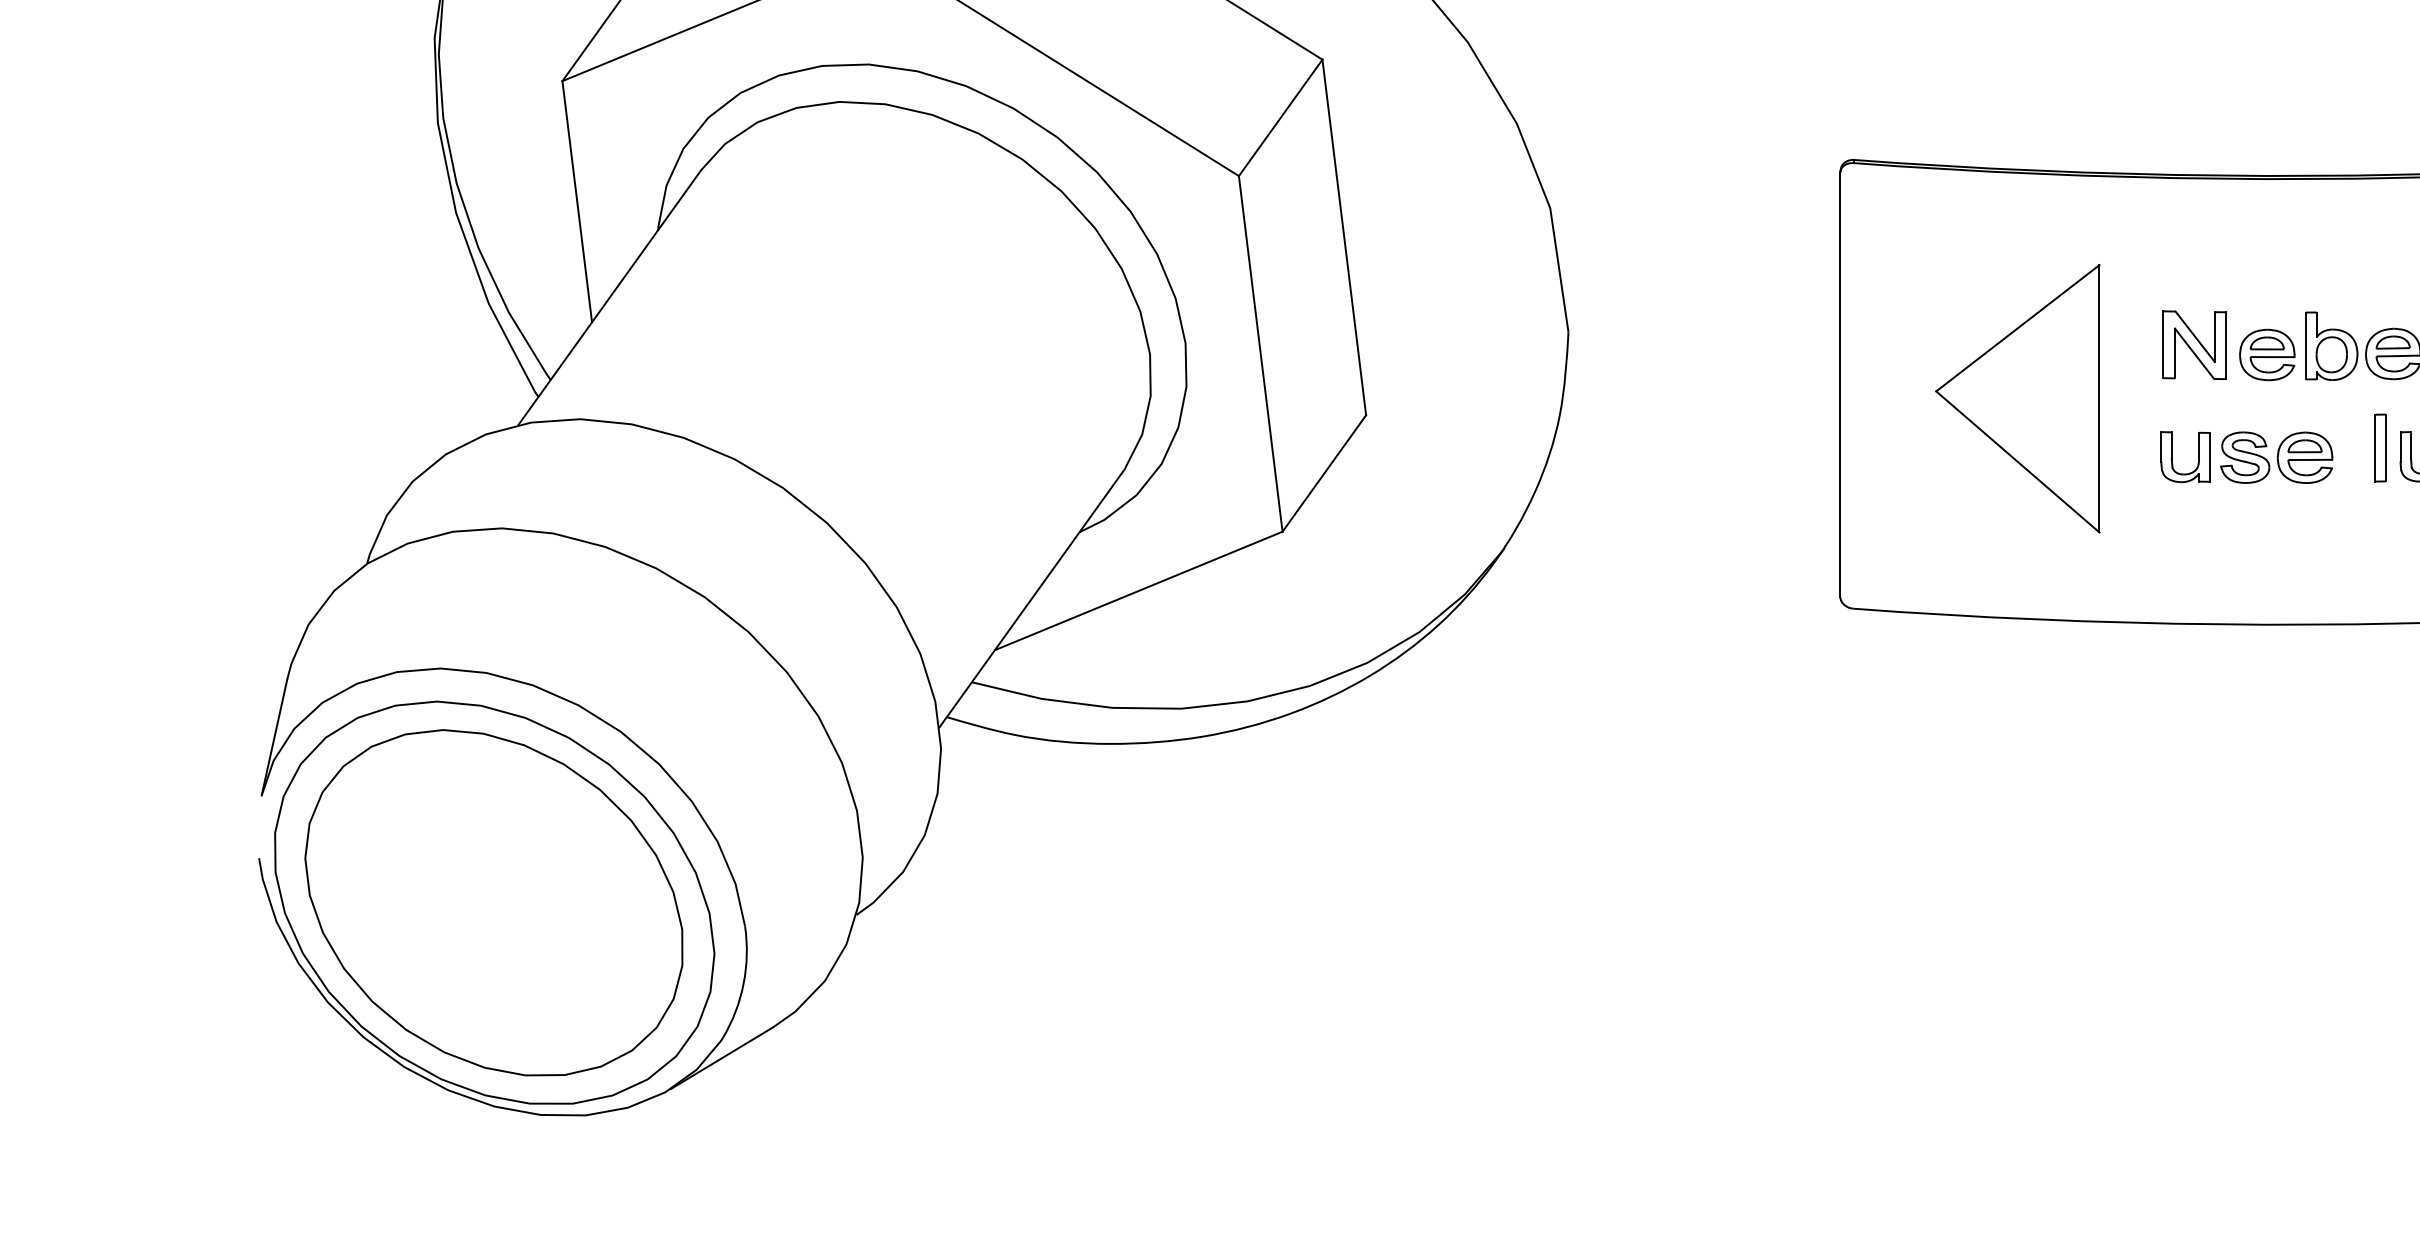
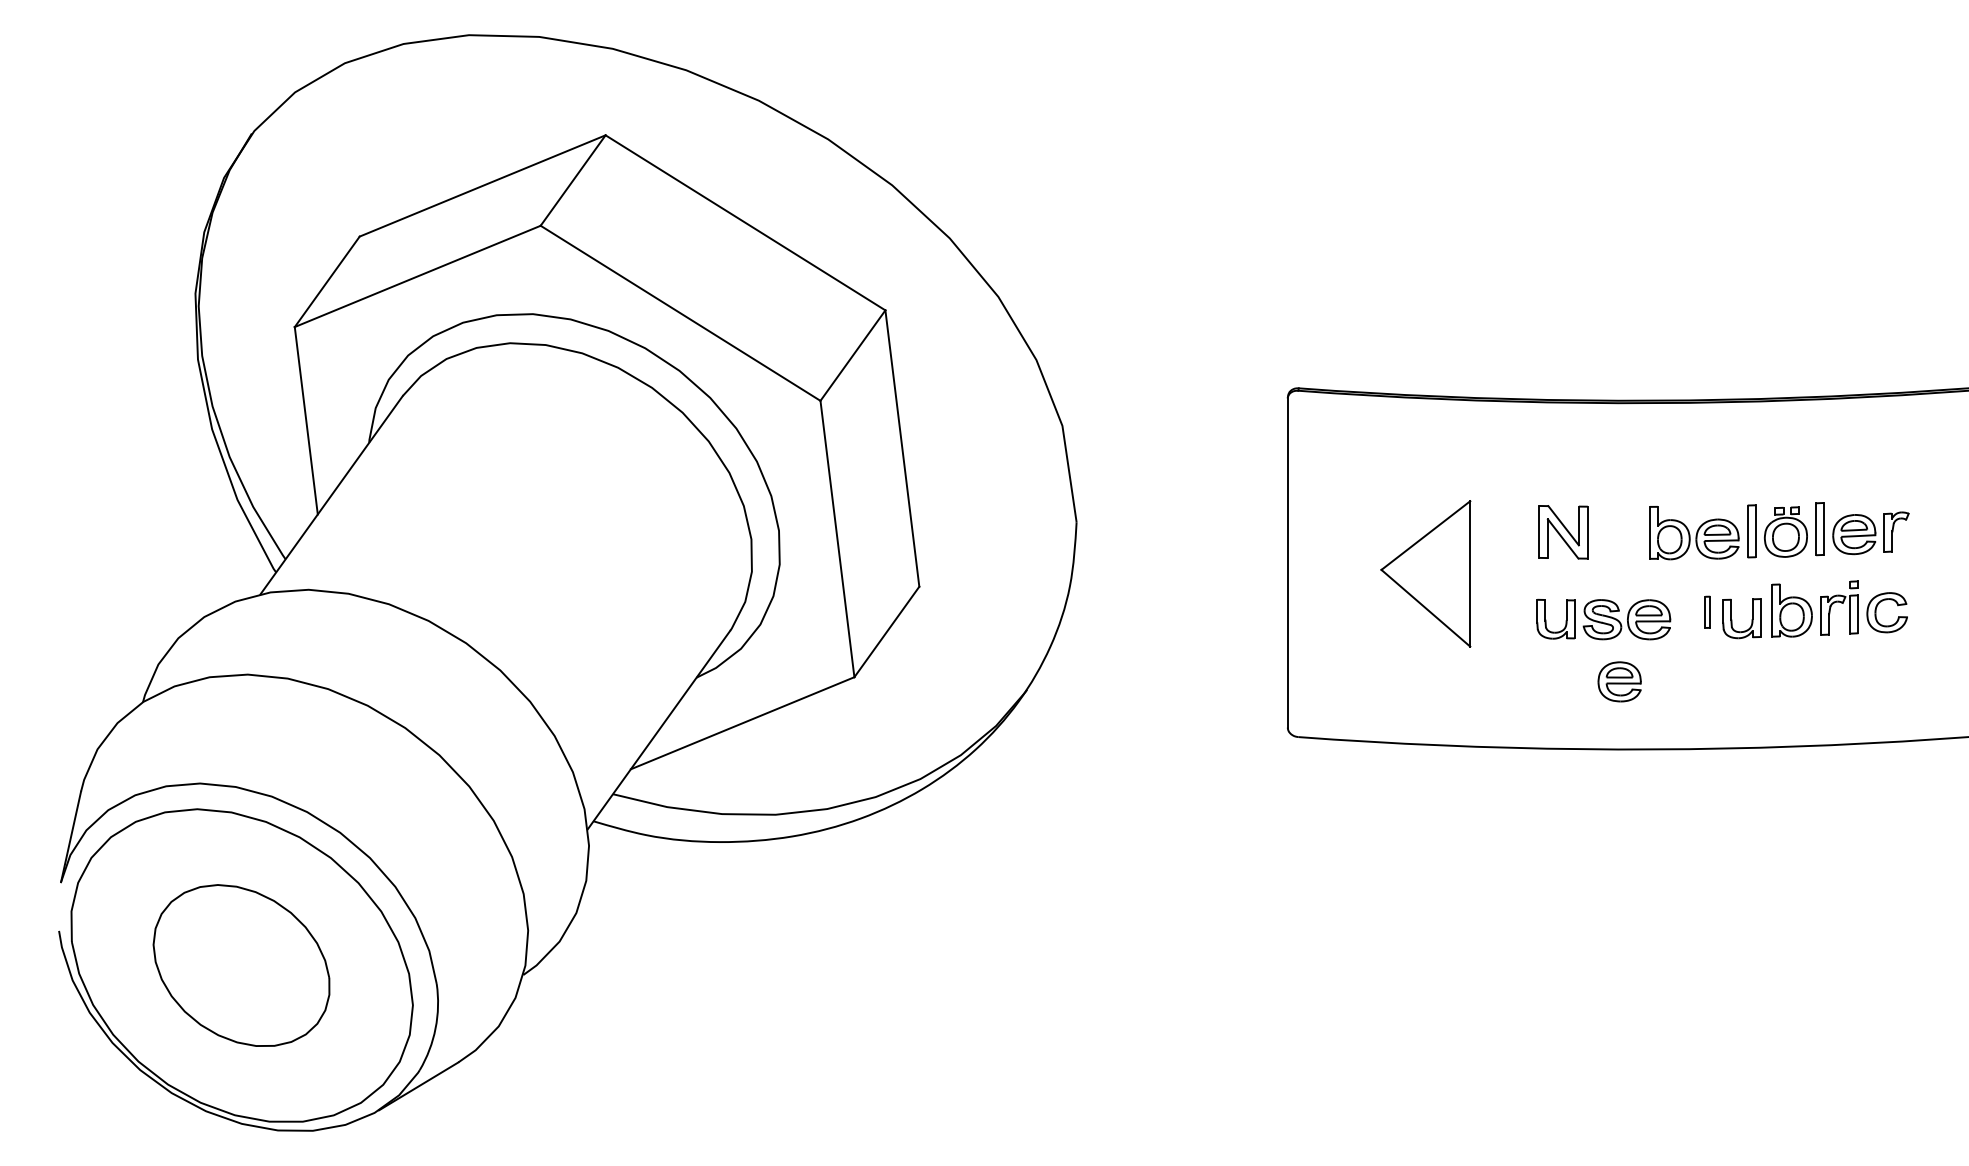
part: (2267, 354) -> (1619, 681), moved
part: (2017, 398) -> (1425, 573), size x0.7
part: (2380, 448) -> (1707, 612), size x0.6
part: (493, 902) -> (241, 965), size x0.6

